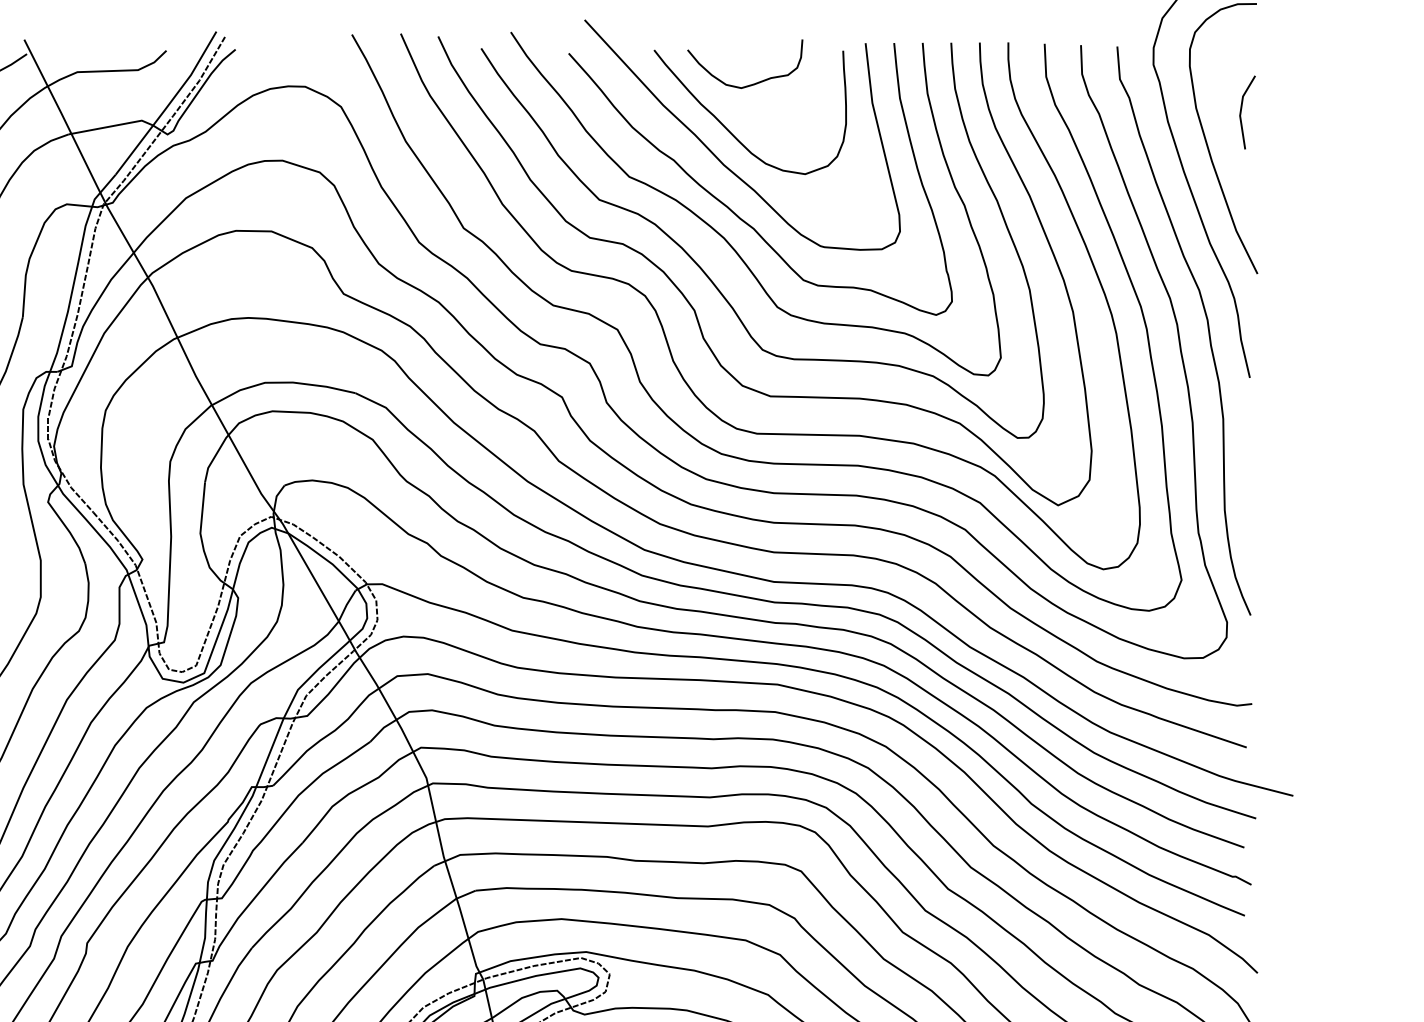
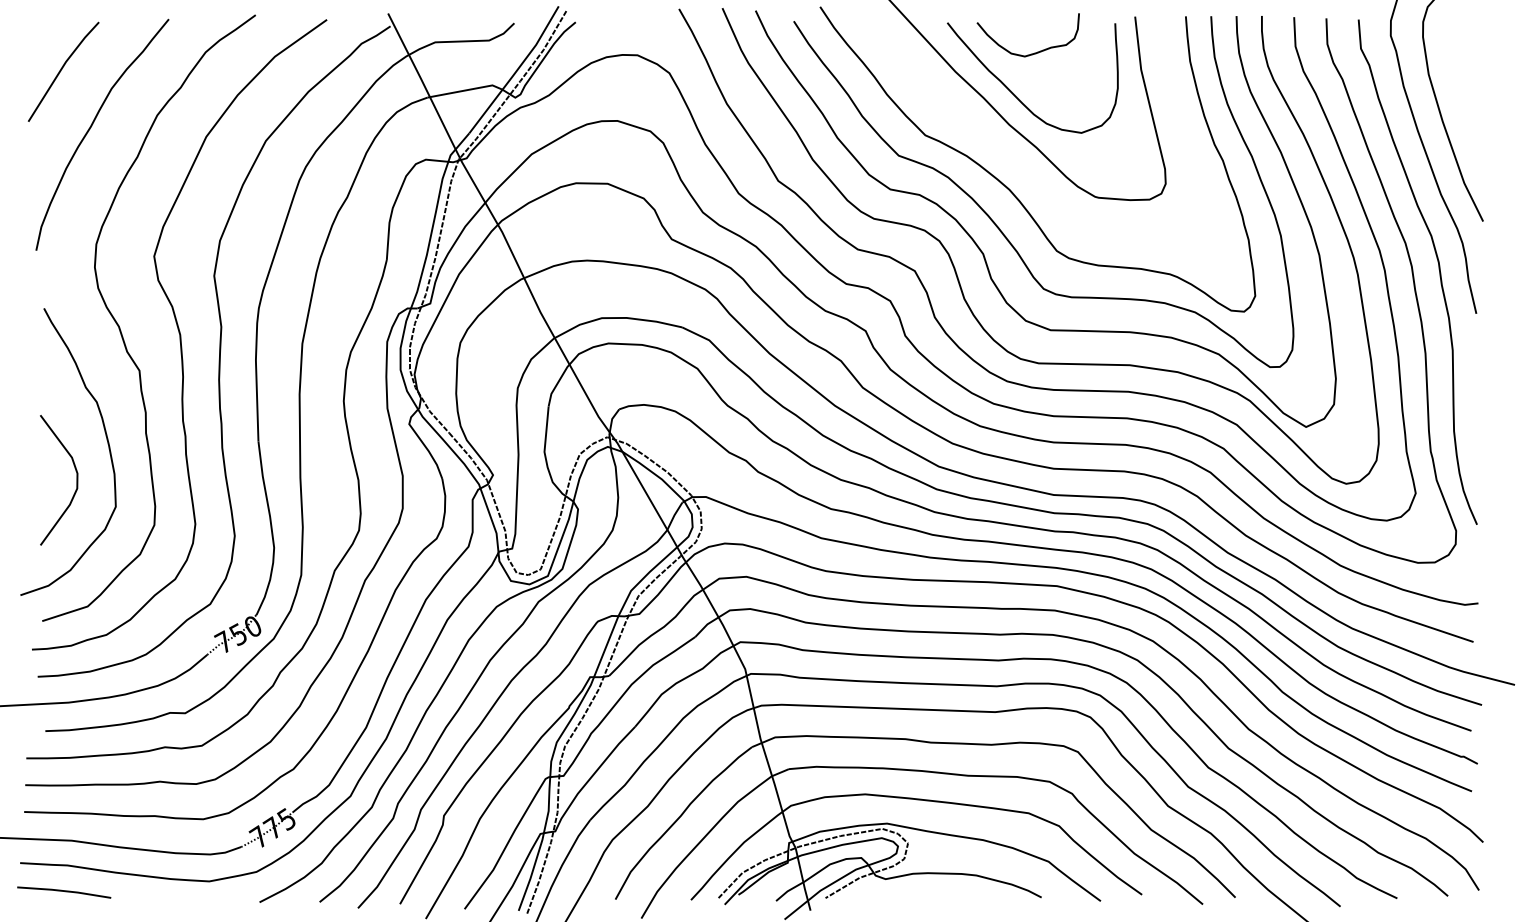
line: (1242, 111) -> (1469, 77), removed
curve: (730, 208) -> (1015, 163), removed

